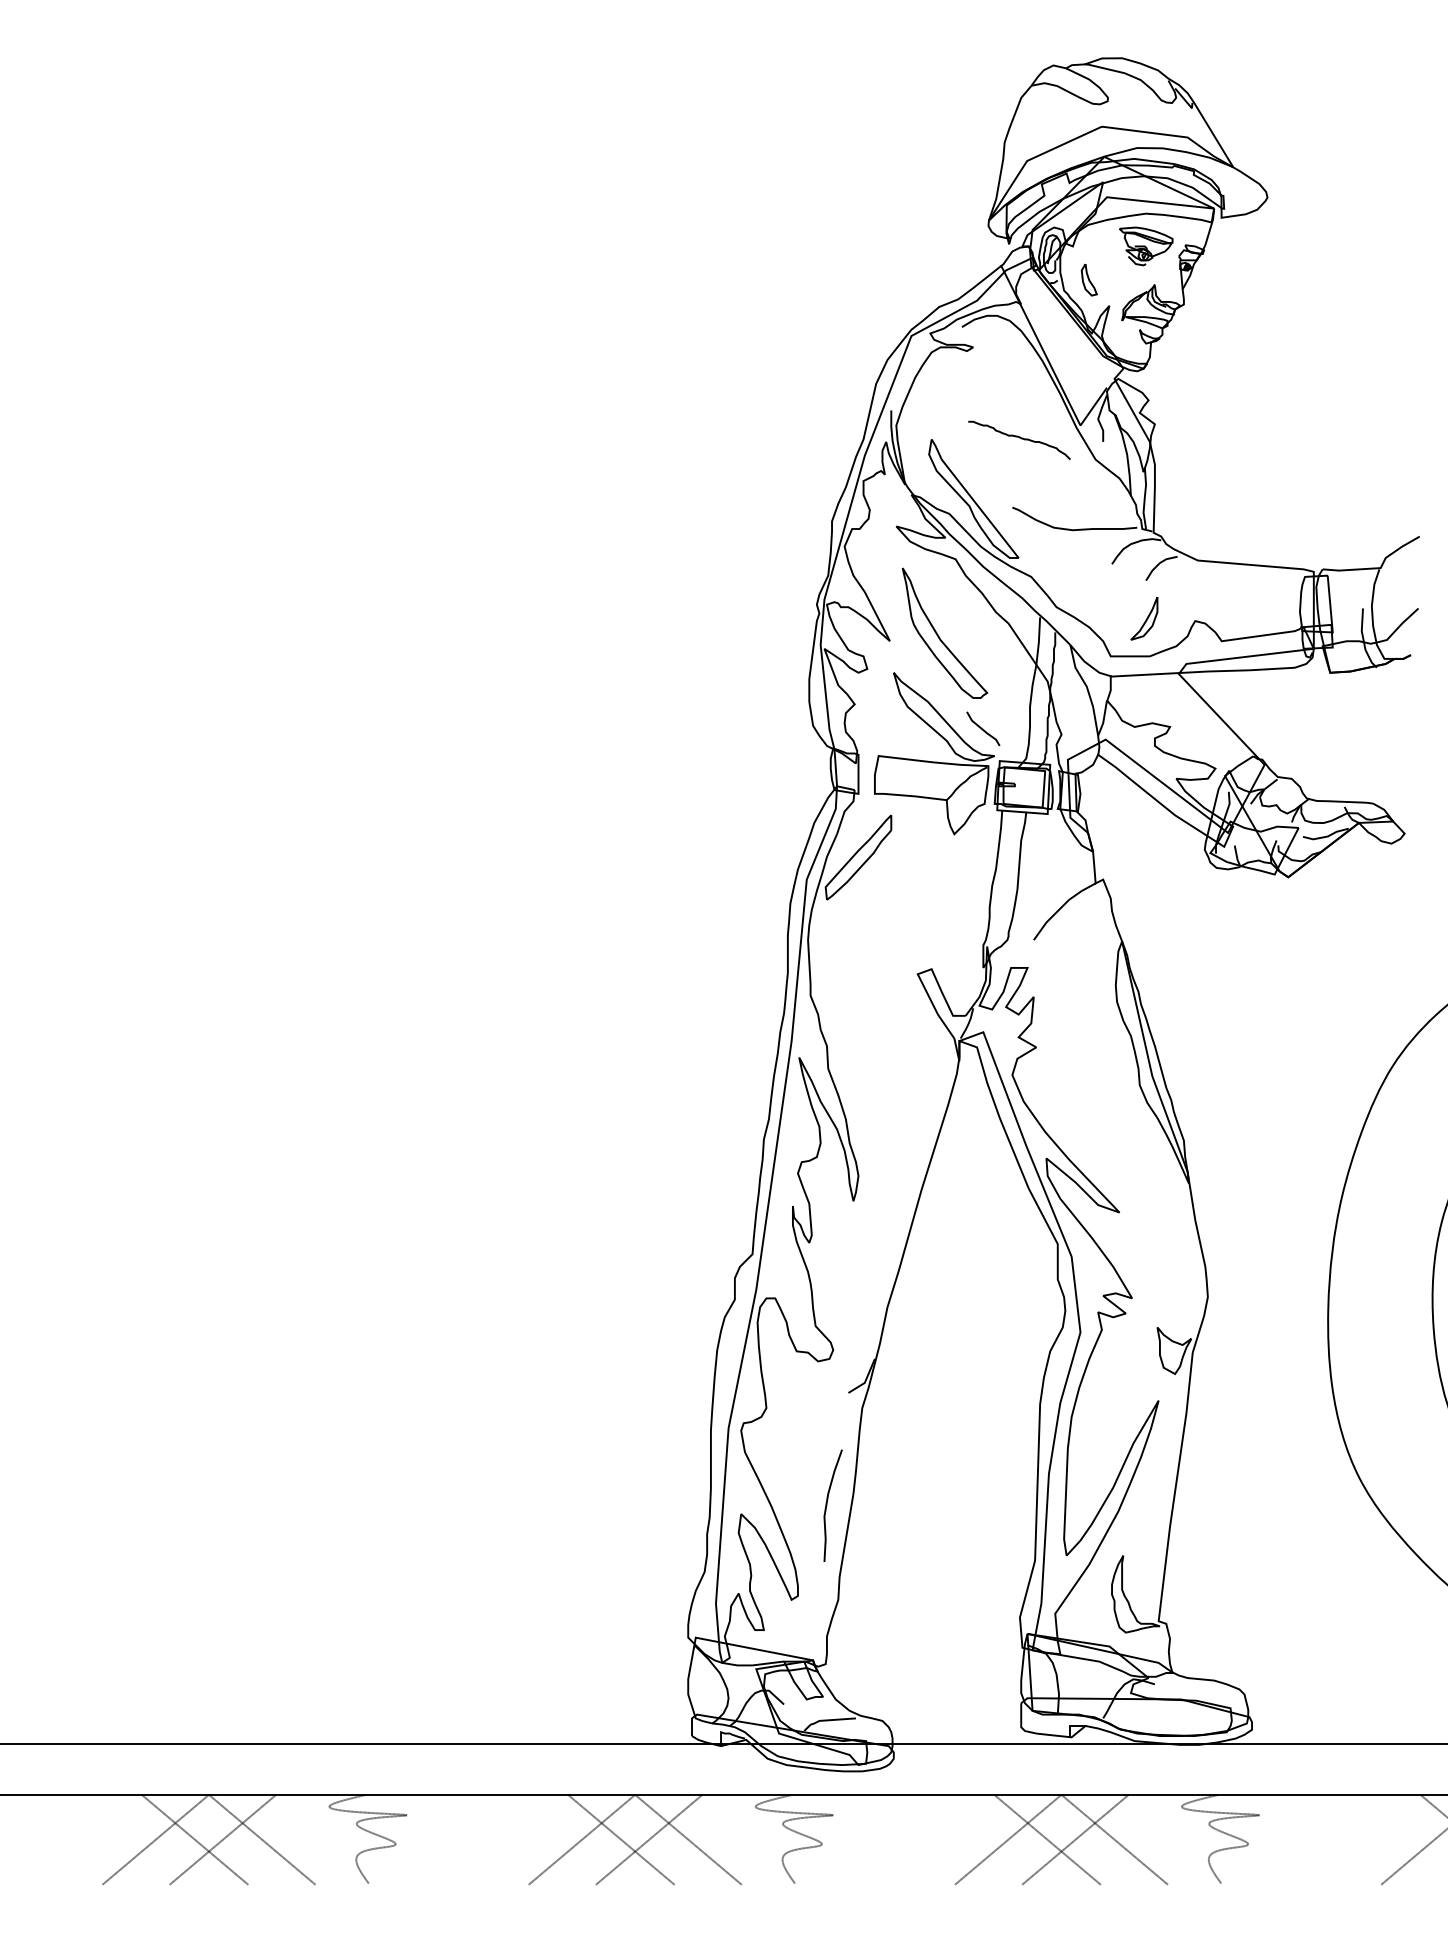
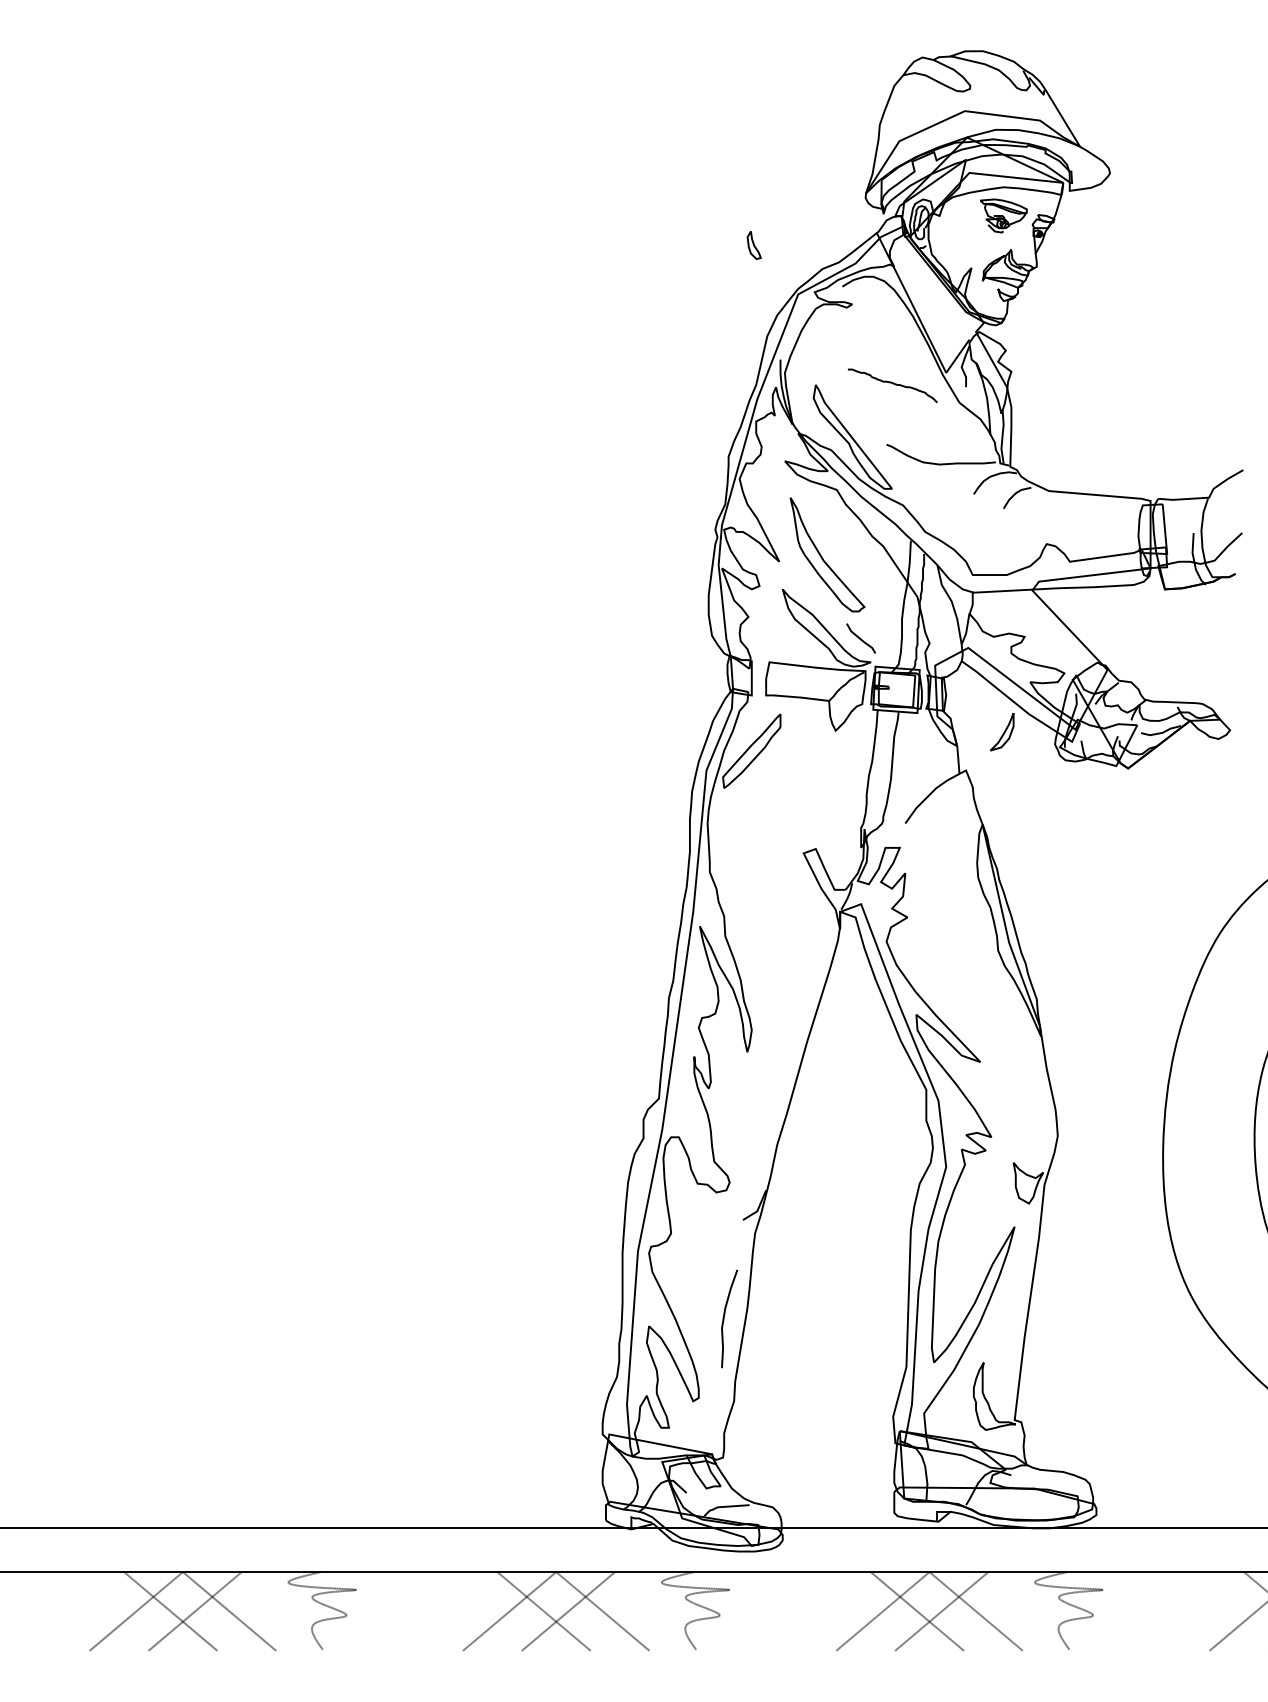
part: (1088, 279) -> (753, 244), moved
part: (1144, 618) -> (1002, 731), moved

